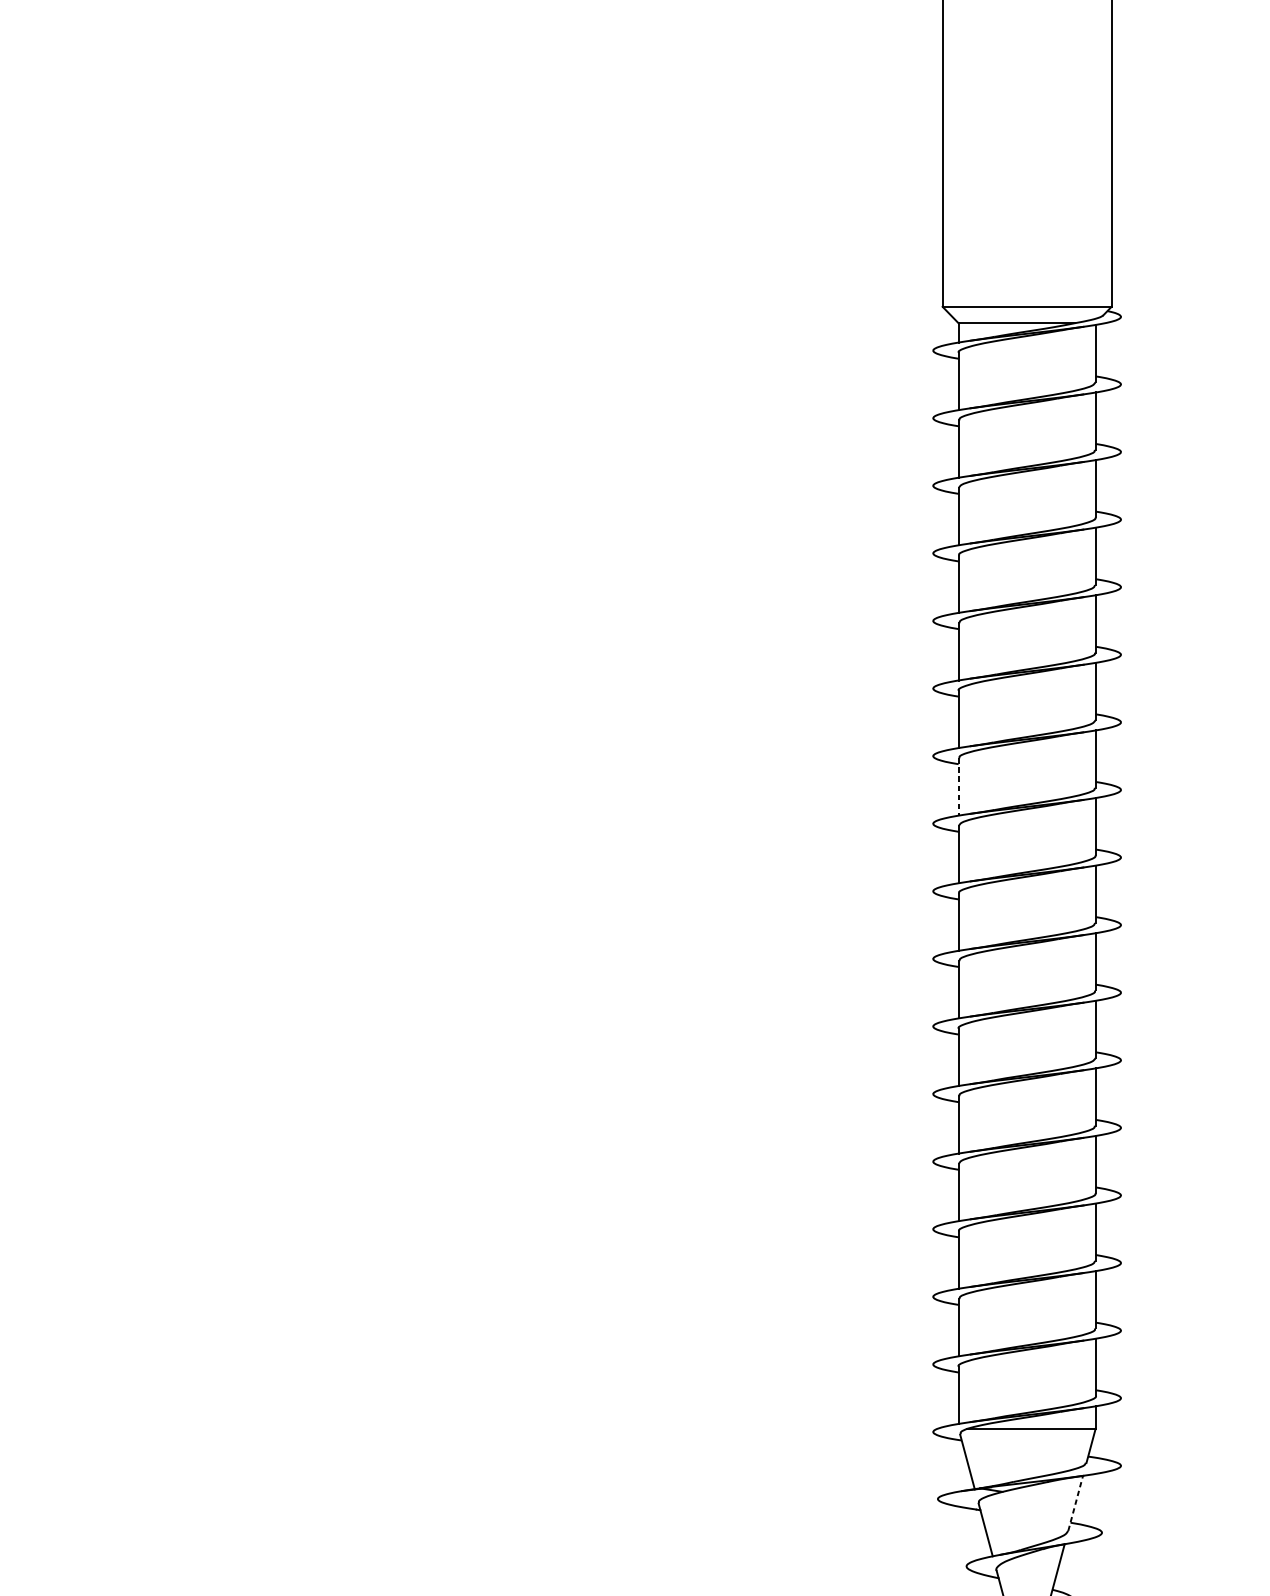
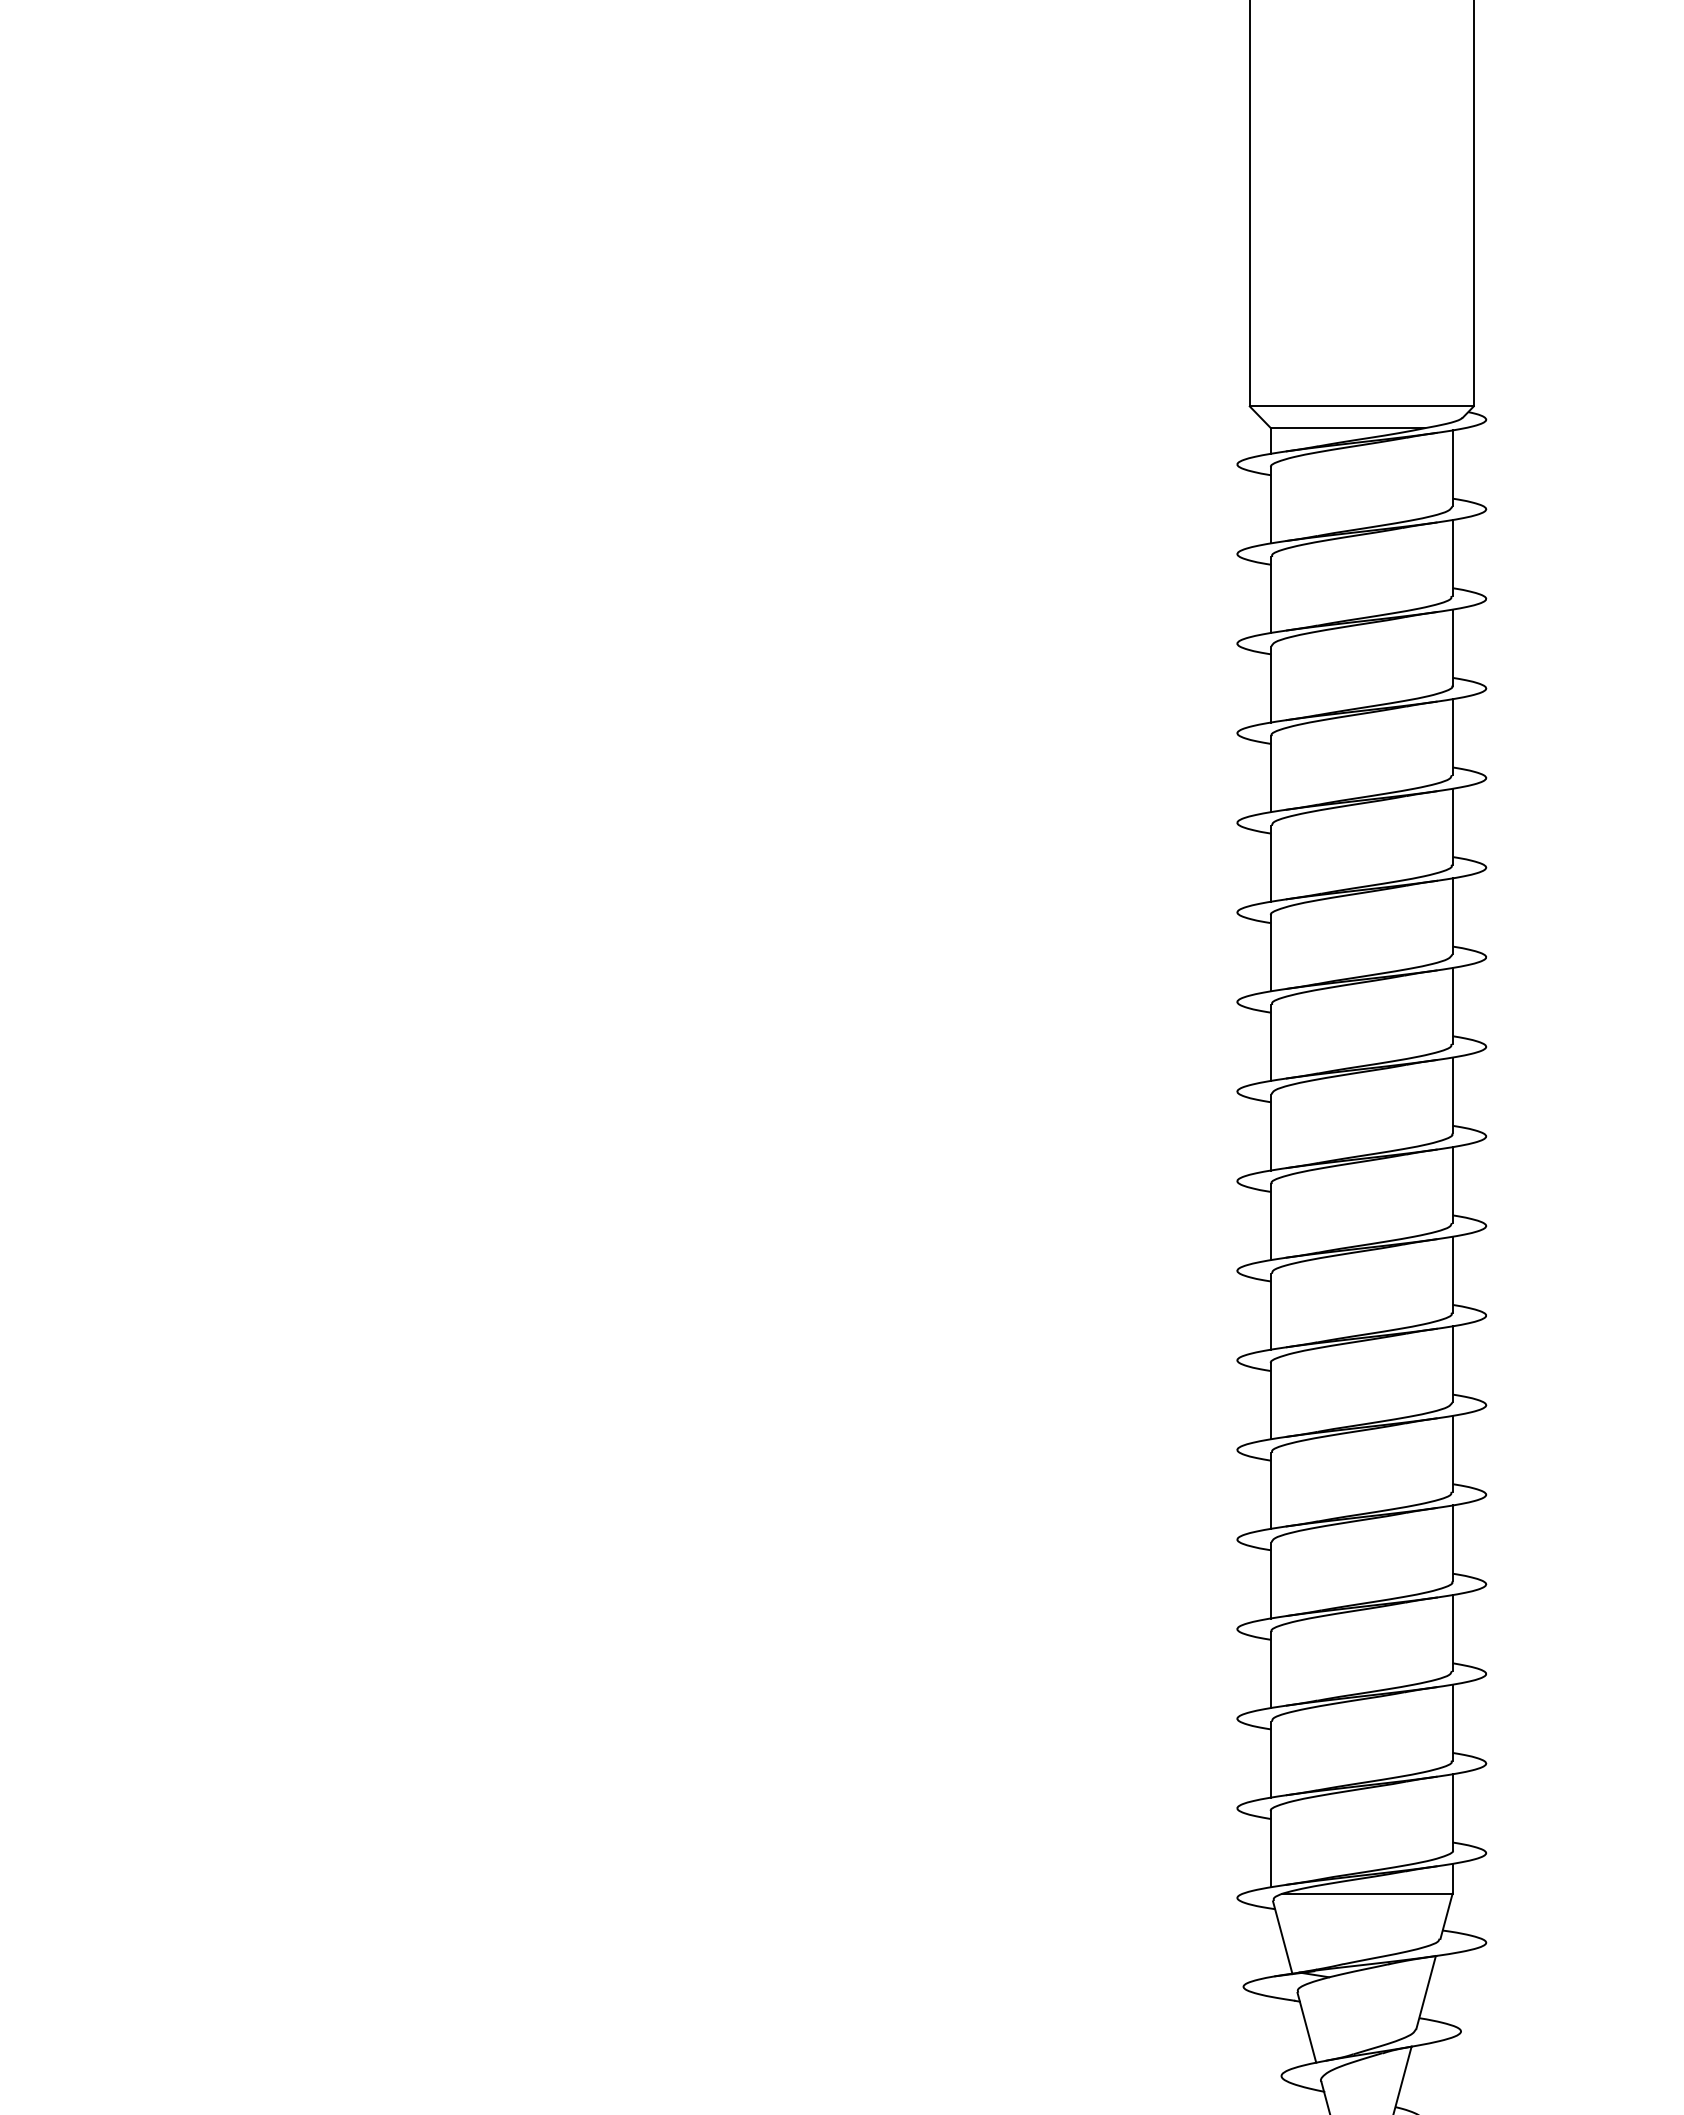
line: (958, 787) -> (1270, 1043), dashed -> solid
line: (1075, 1503) -> (1426, 1992), dashed -> solid

